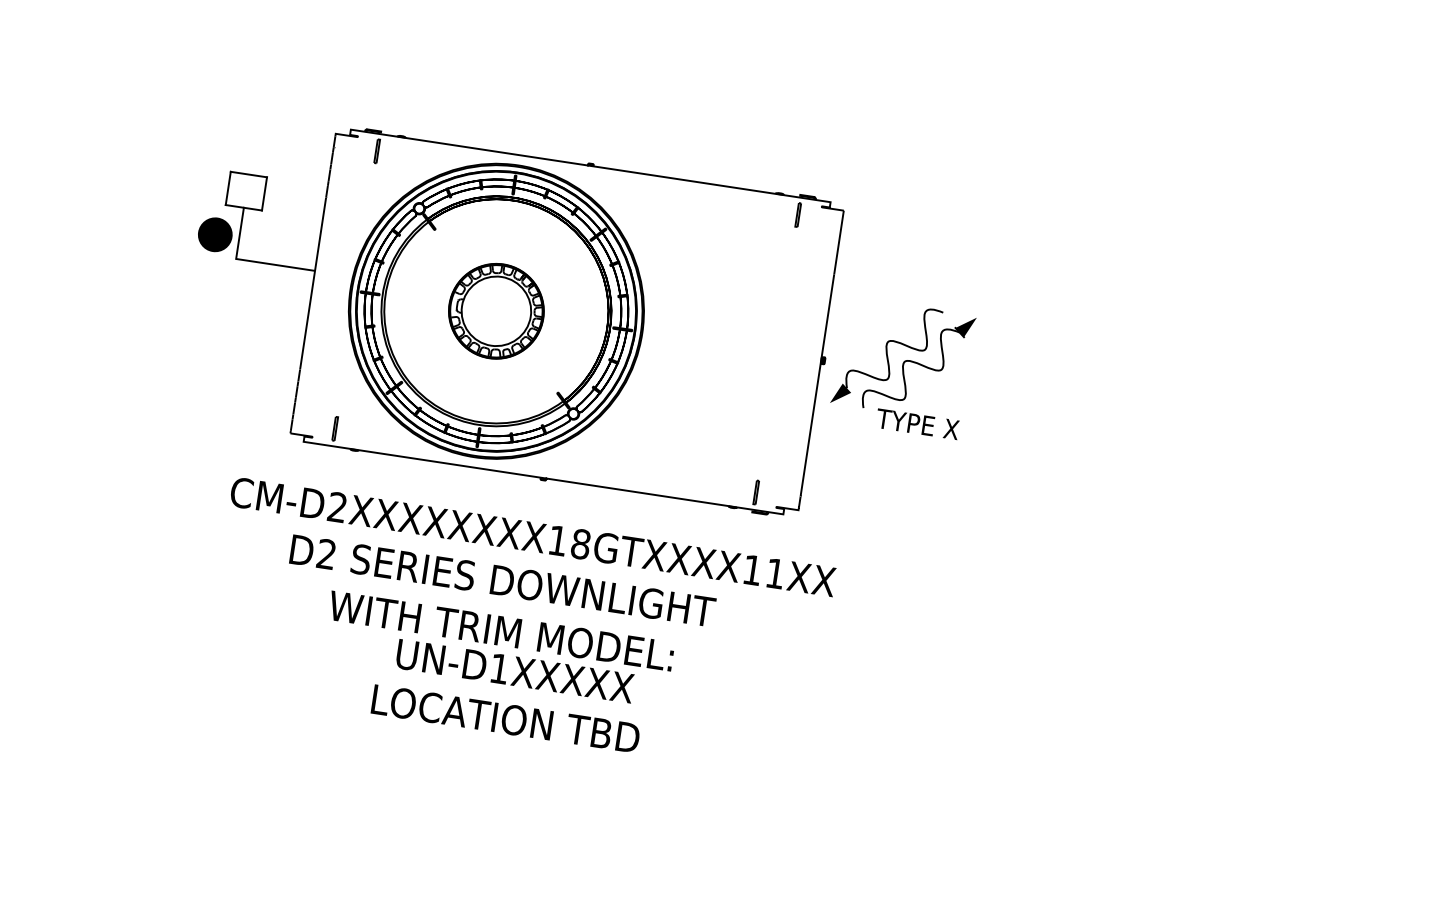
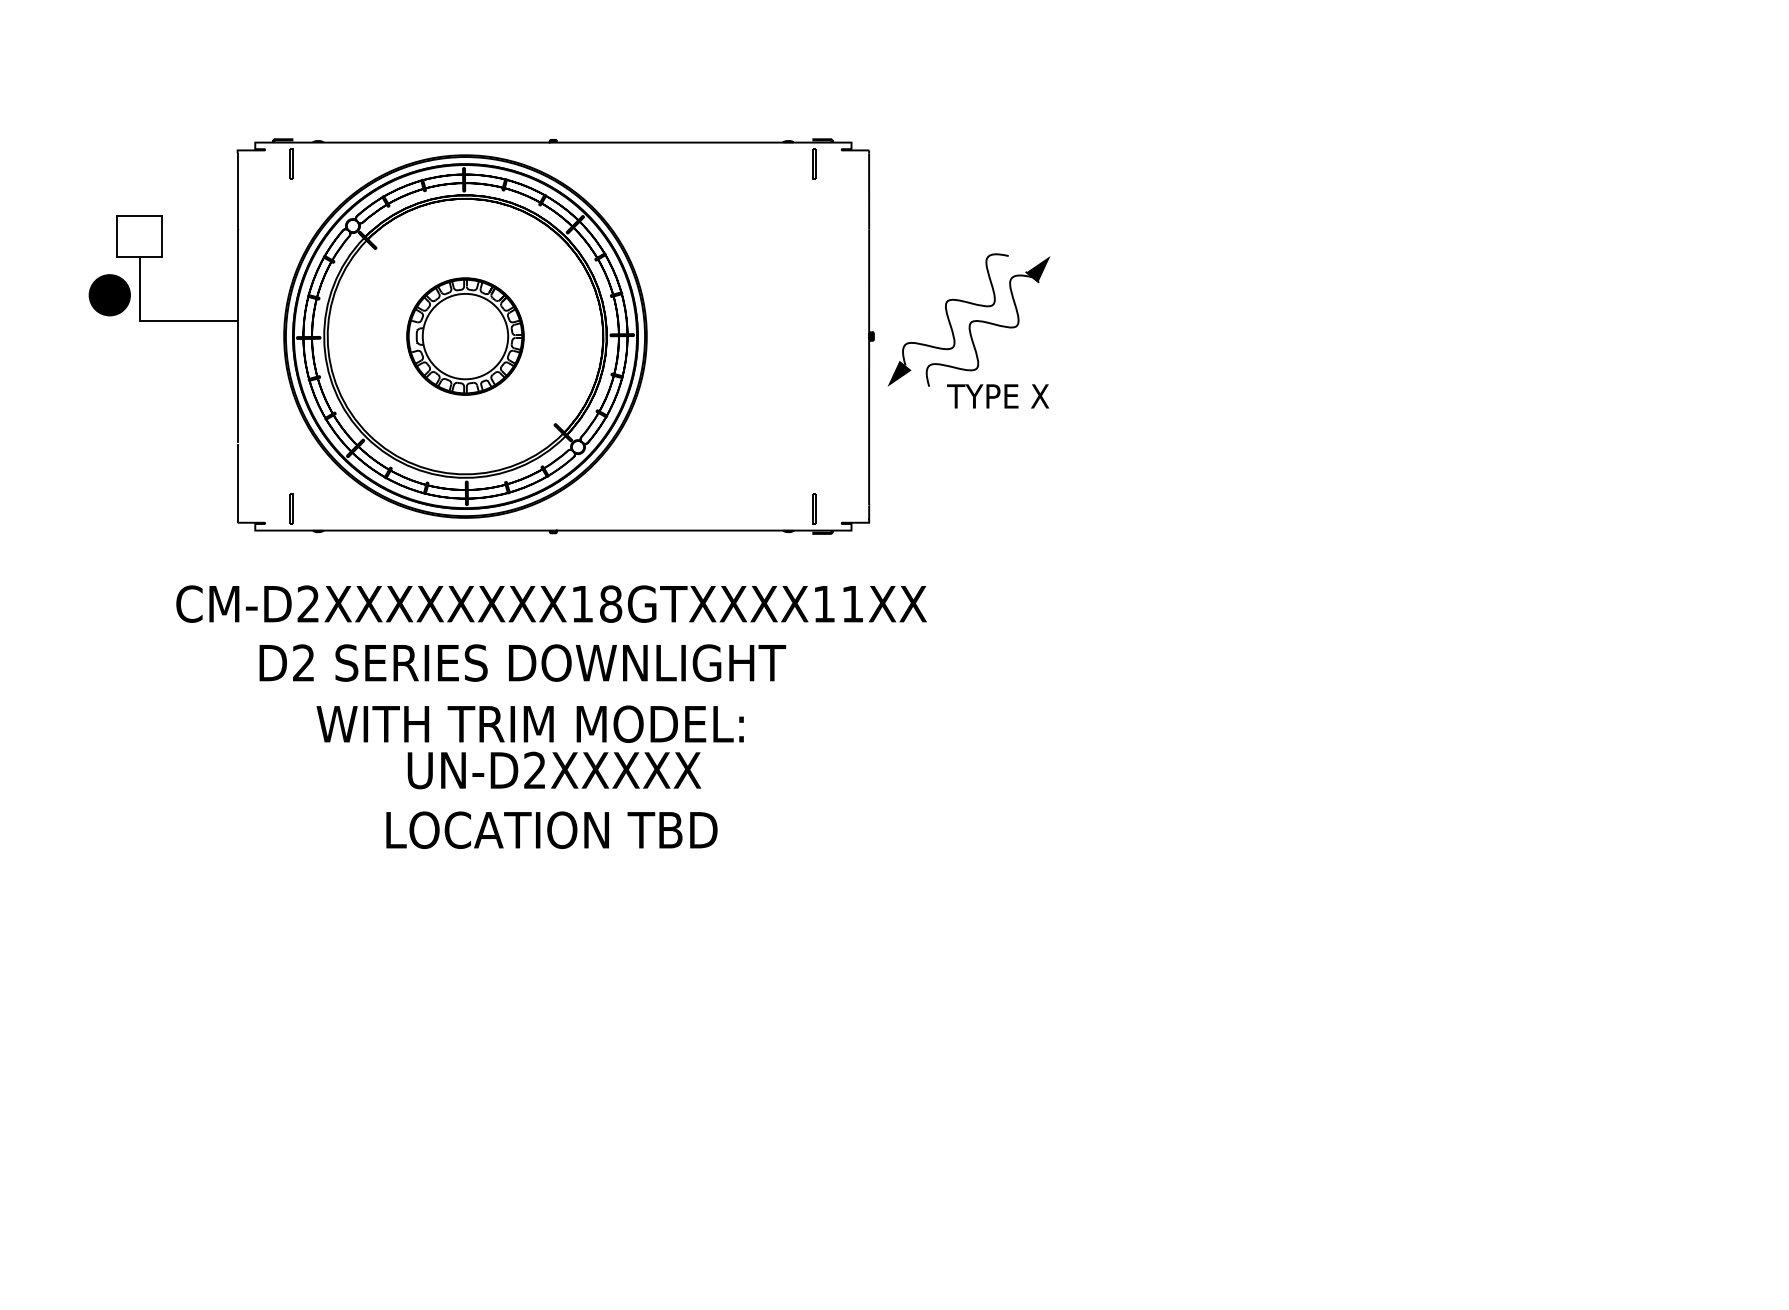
text: (499, 668) -> (534, 769), UN-D1XXXXX -> UN-D2XXXXX

